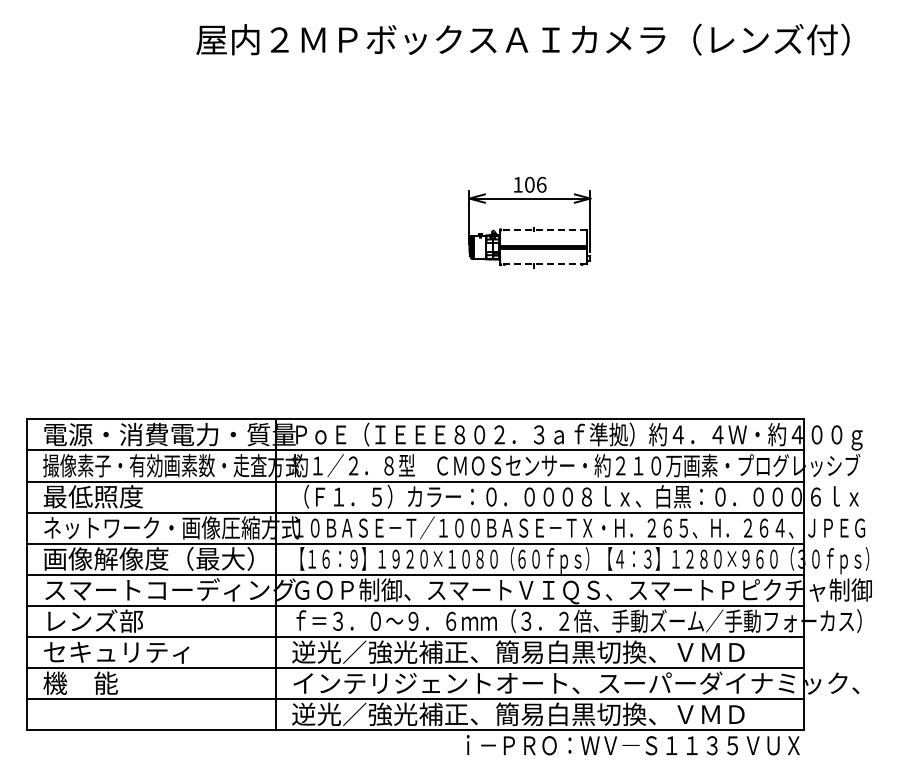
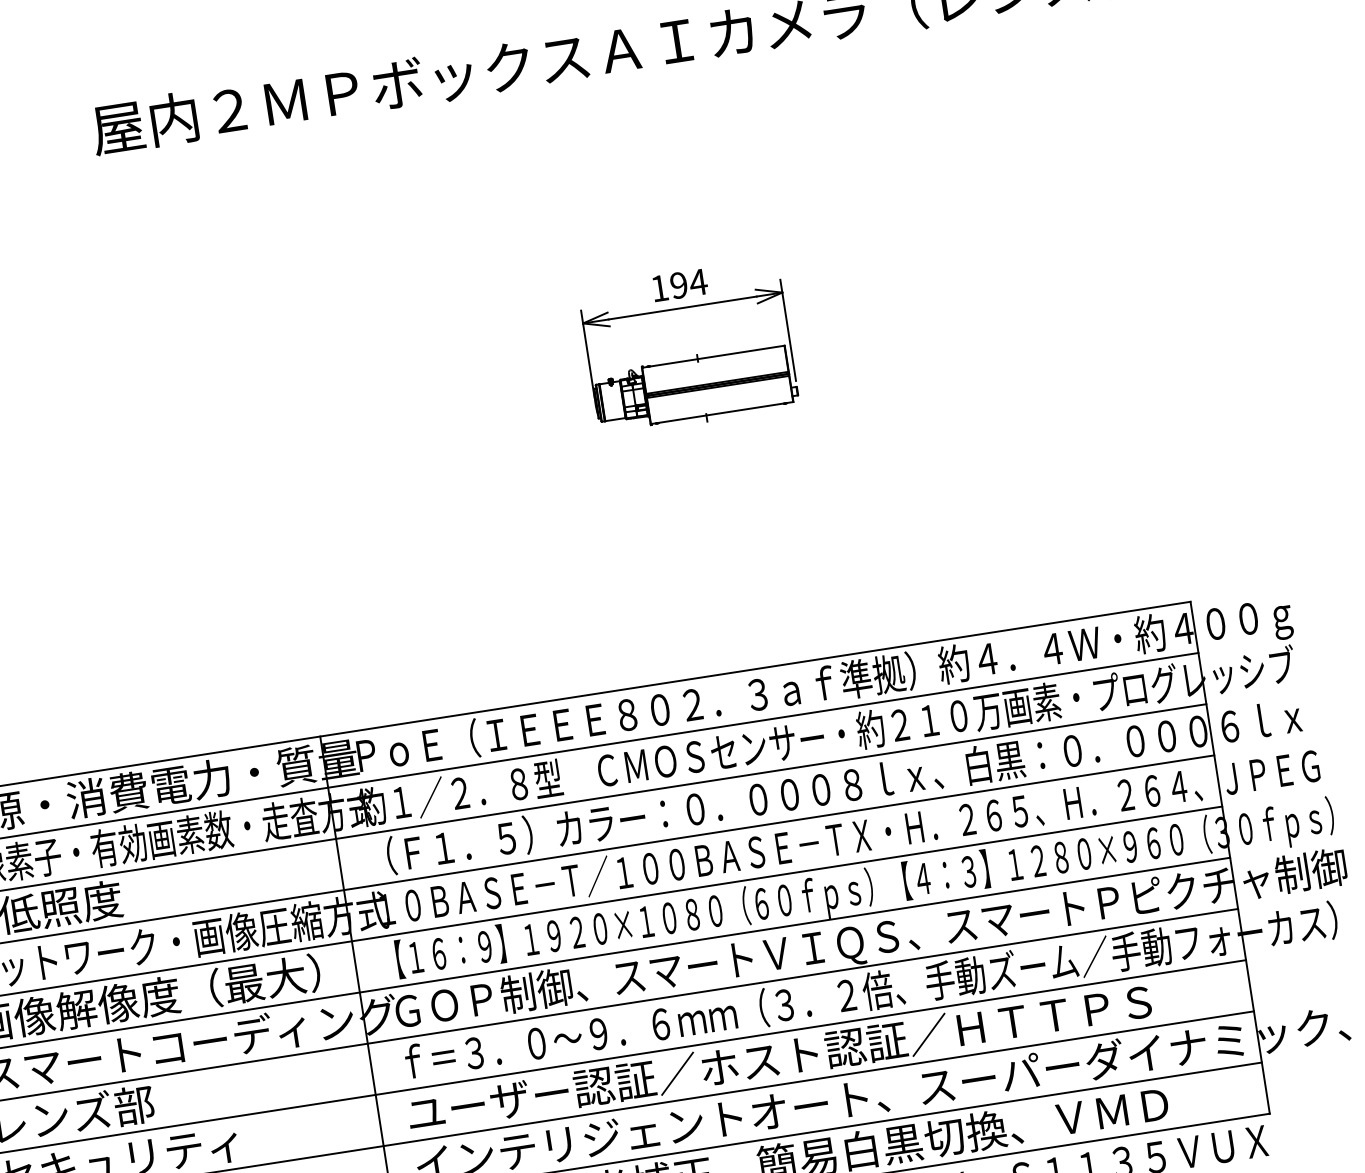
text: (535, 184) -> (688, 283), 106 -> 194
line: (543, 230) -> (713, 357), dashed -> solid
line: (543, 264) -> (721, 413), dashed -> solid
text: (518, 651) -> (779, 1056), 逆光／強光補正、簡易白黒切換、ＶＭＤ -> ユーザー認証／ホスト認証／ＨＴＴＰＳ

